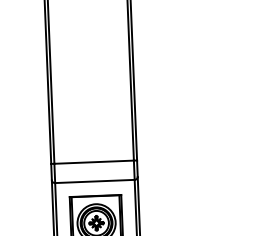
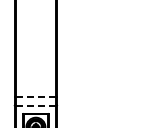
line: (93, 161) -> (35, 96), solid -> dashed
line: (94, 181) -> (35, 106), solid -> dashed

